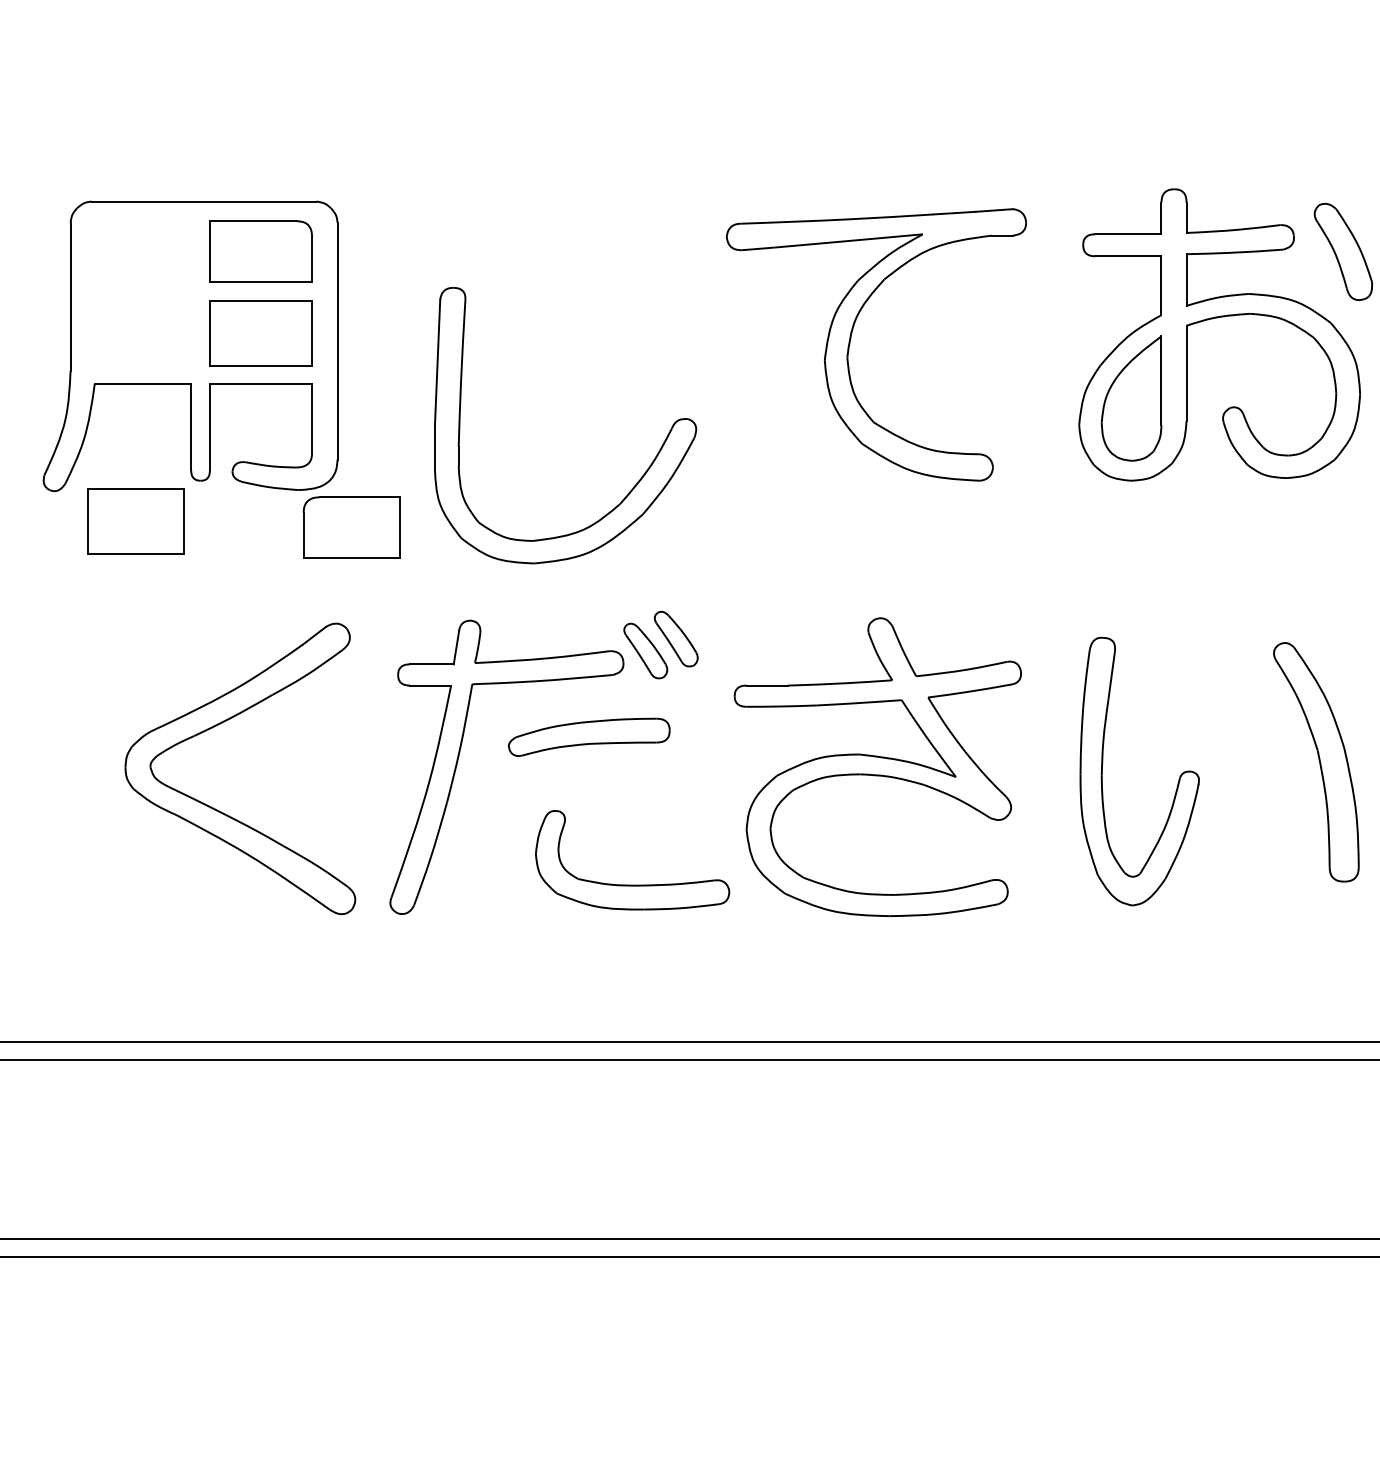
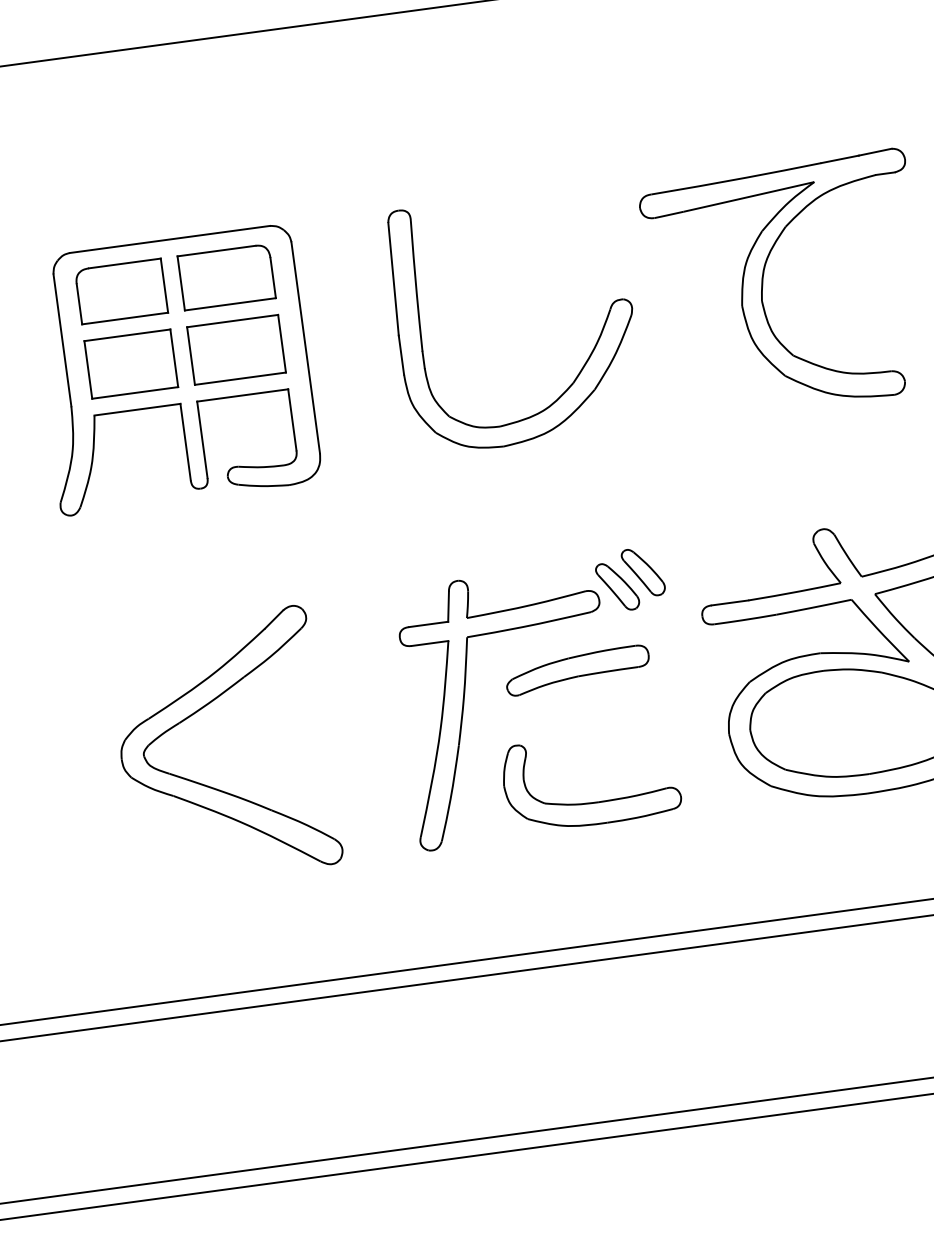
part: (637, 481) -> (586, 361), moved
part: (135, 521) -> (130, 364), moved
part: (351, 527) -> (121, 291), moved
part: (219, 810) -> (210, 786), moved
part: (632, 884) -> (593, 801), moved

